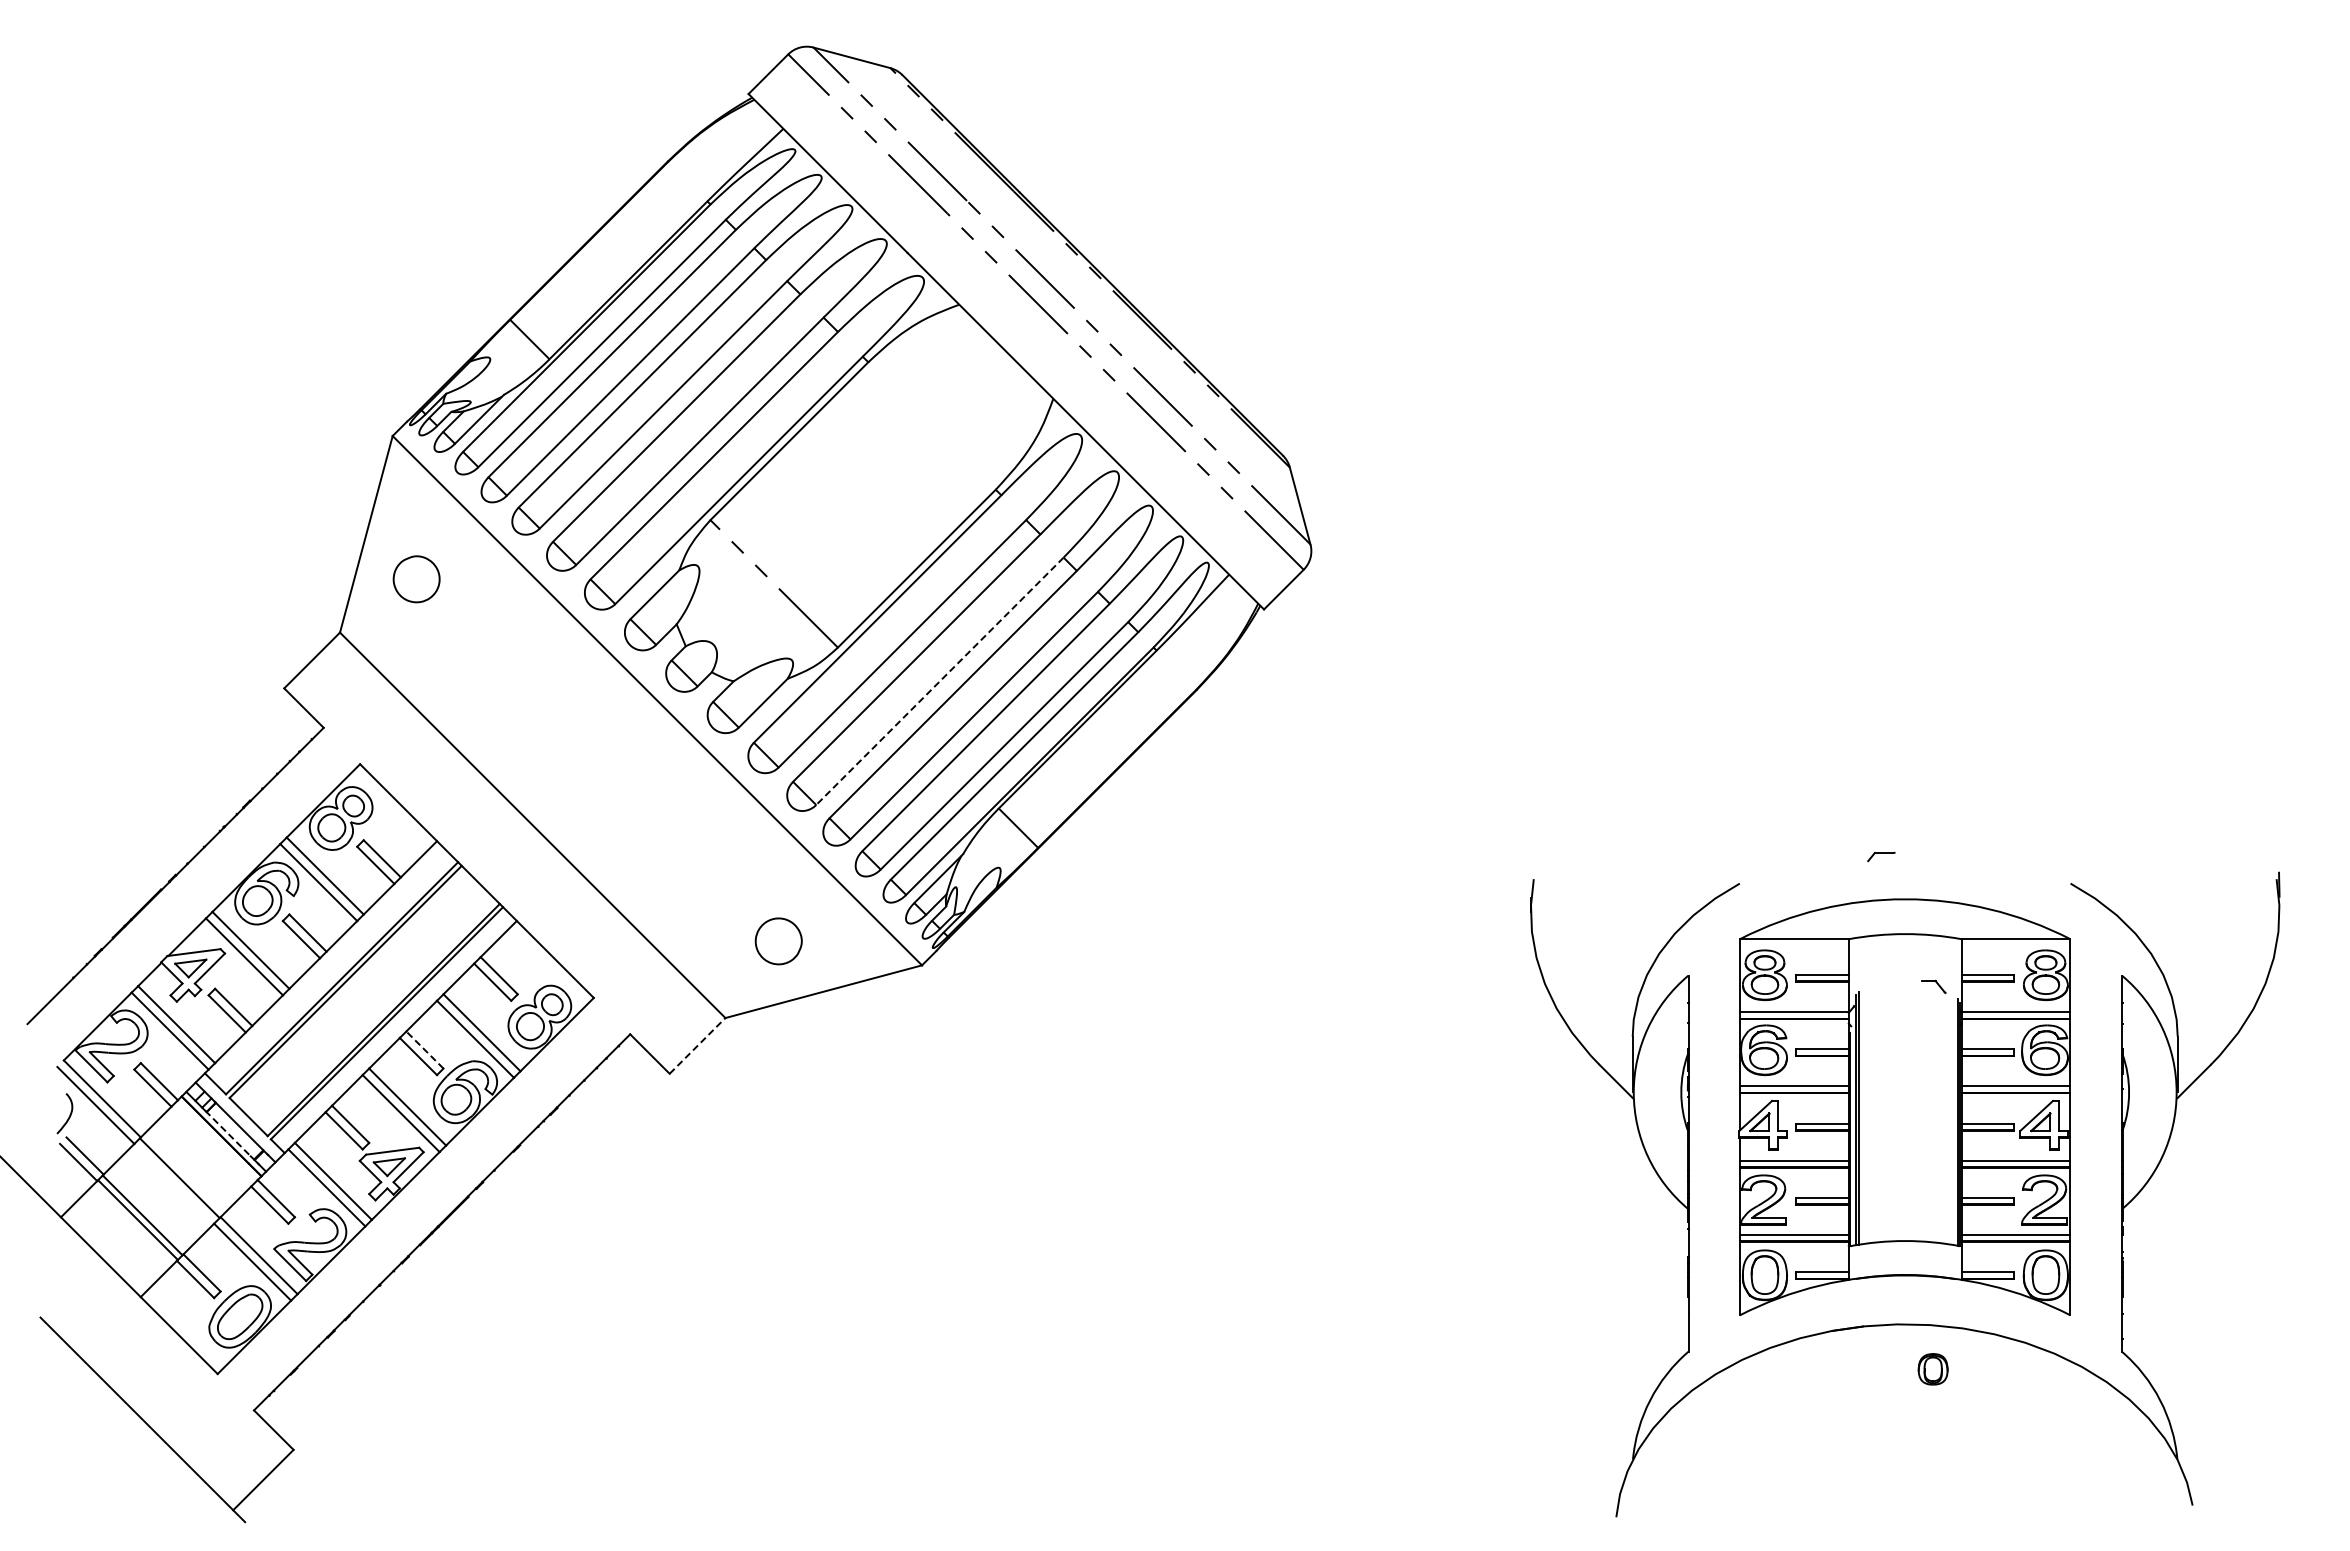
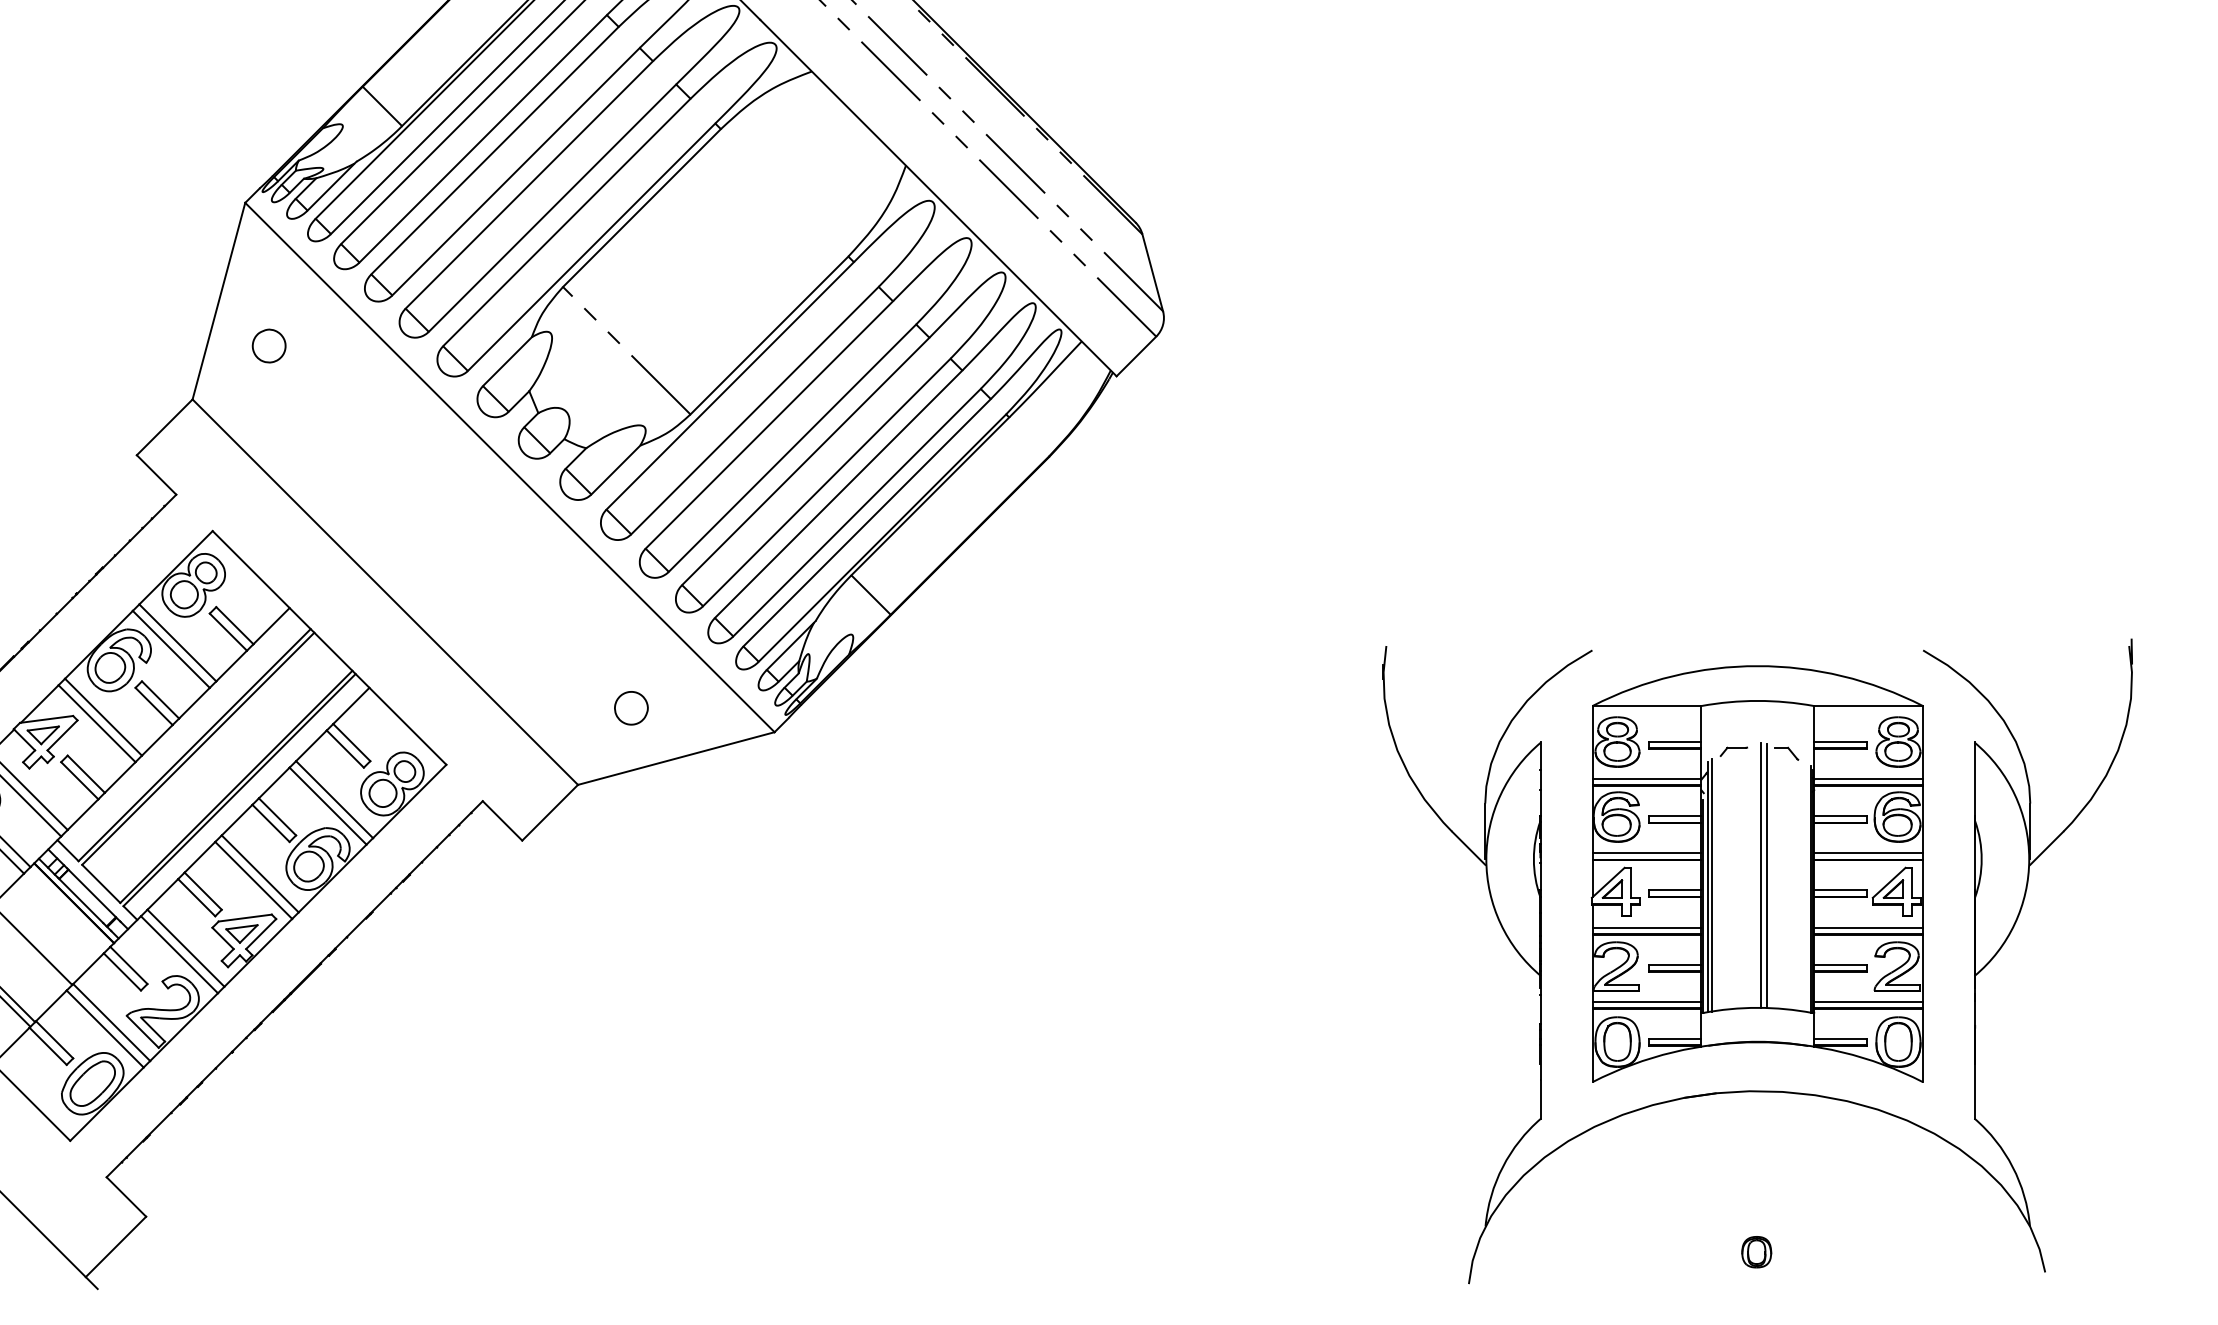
part: (416, 578) -> (269, 345), size x0.71
line: (939, 681) -> (792, 448), dashed -> solid
part: (1881, 856) -> (1734, 751), moved
part: (778, 941) -> (631, 708), size x0.71
line: (697, 1045) -> (550, 812), dashed -> solid
line: (424, 1049) -> (277, 816), dashed -> solid
line: (1908, 1108) -> (1761, 875), added
line: (1914, 1108) -> (1767, 875), added
line: (228, 1133) -> (81, 900), dashed -> solid
part: (1932, 1369) -> (1756, 1252), moved

